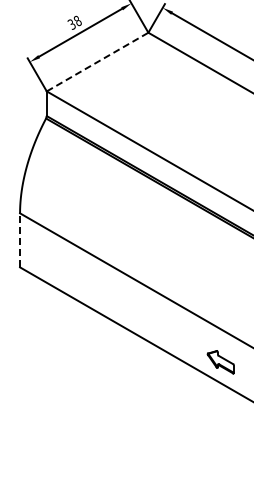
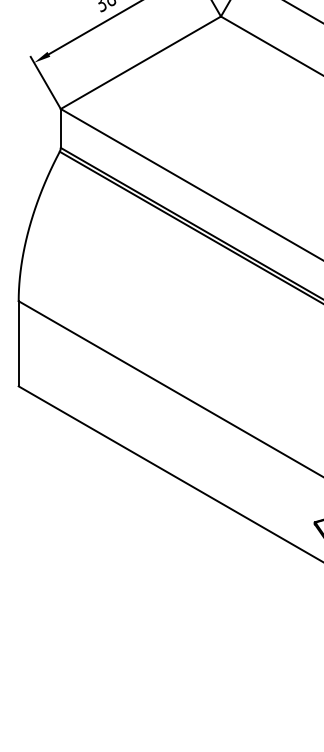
line: (97, 62) -> (140, 63), dashed -> solid
line: (20, 239) -> (19, 342), dashed -> solid

